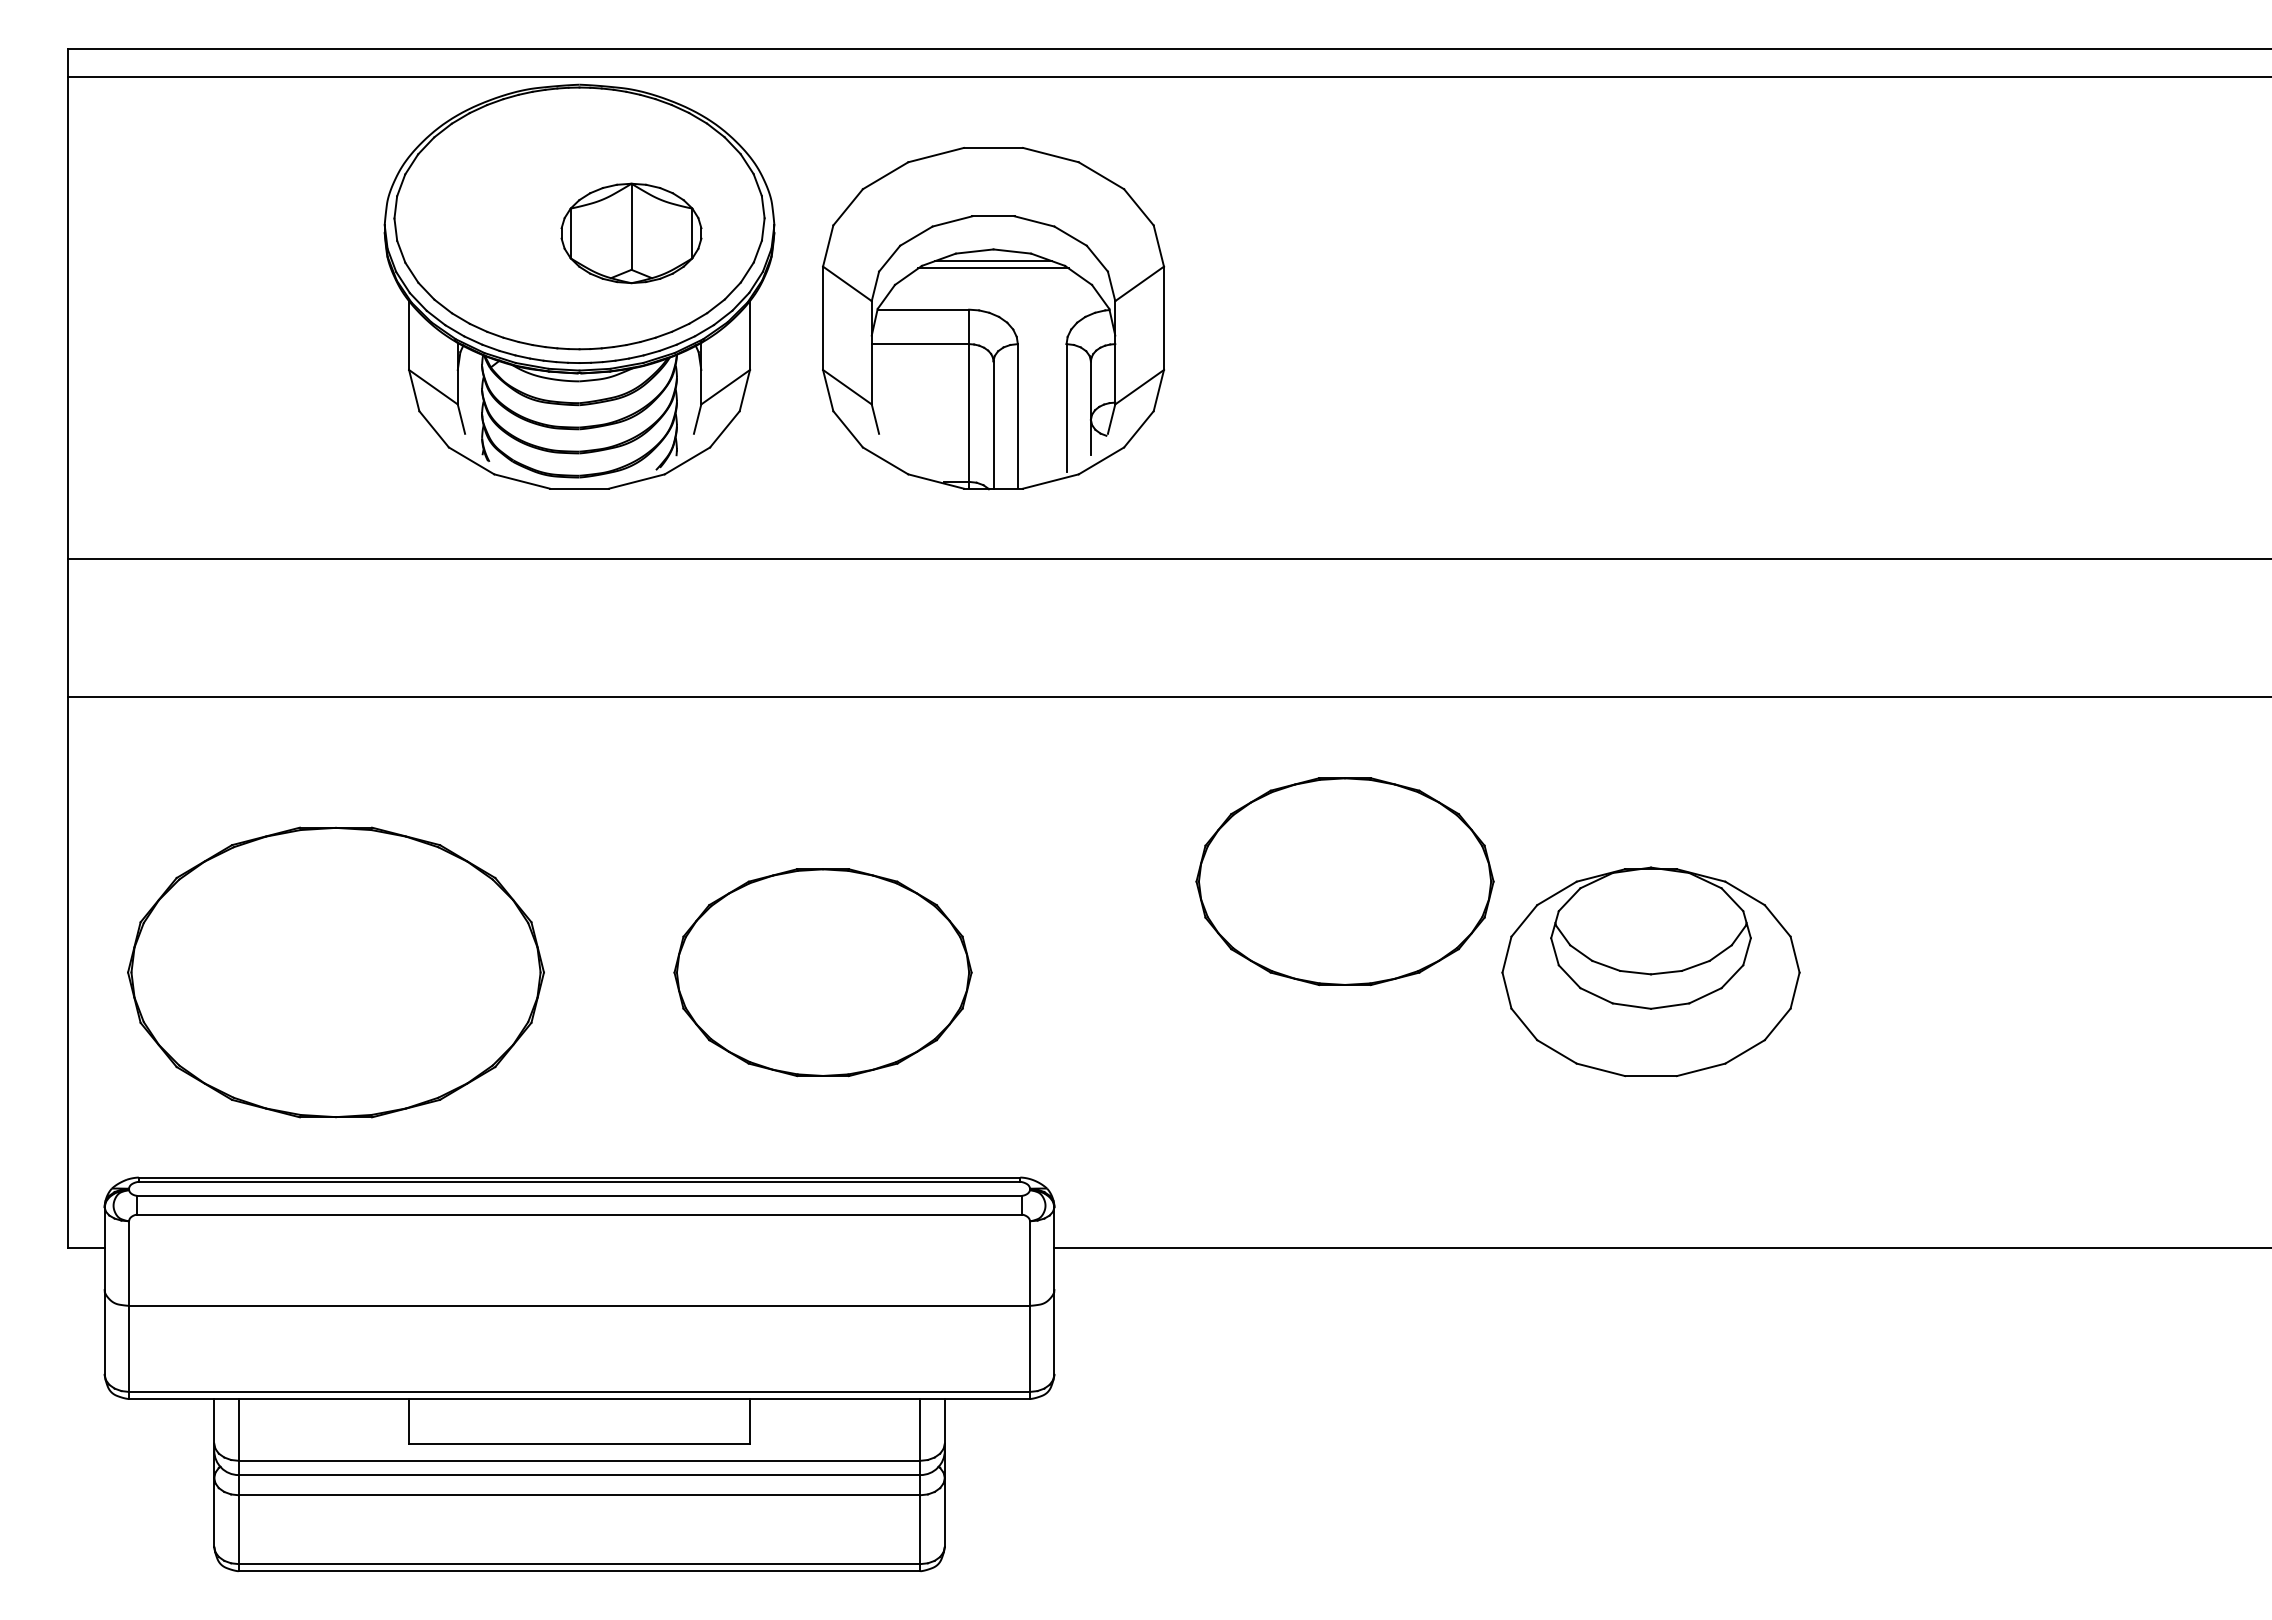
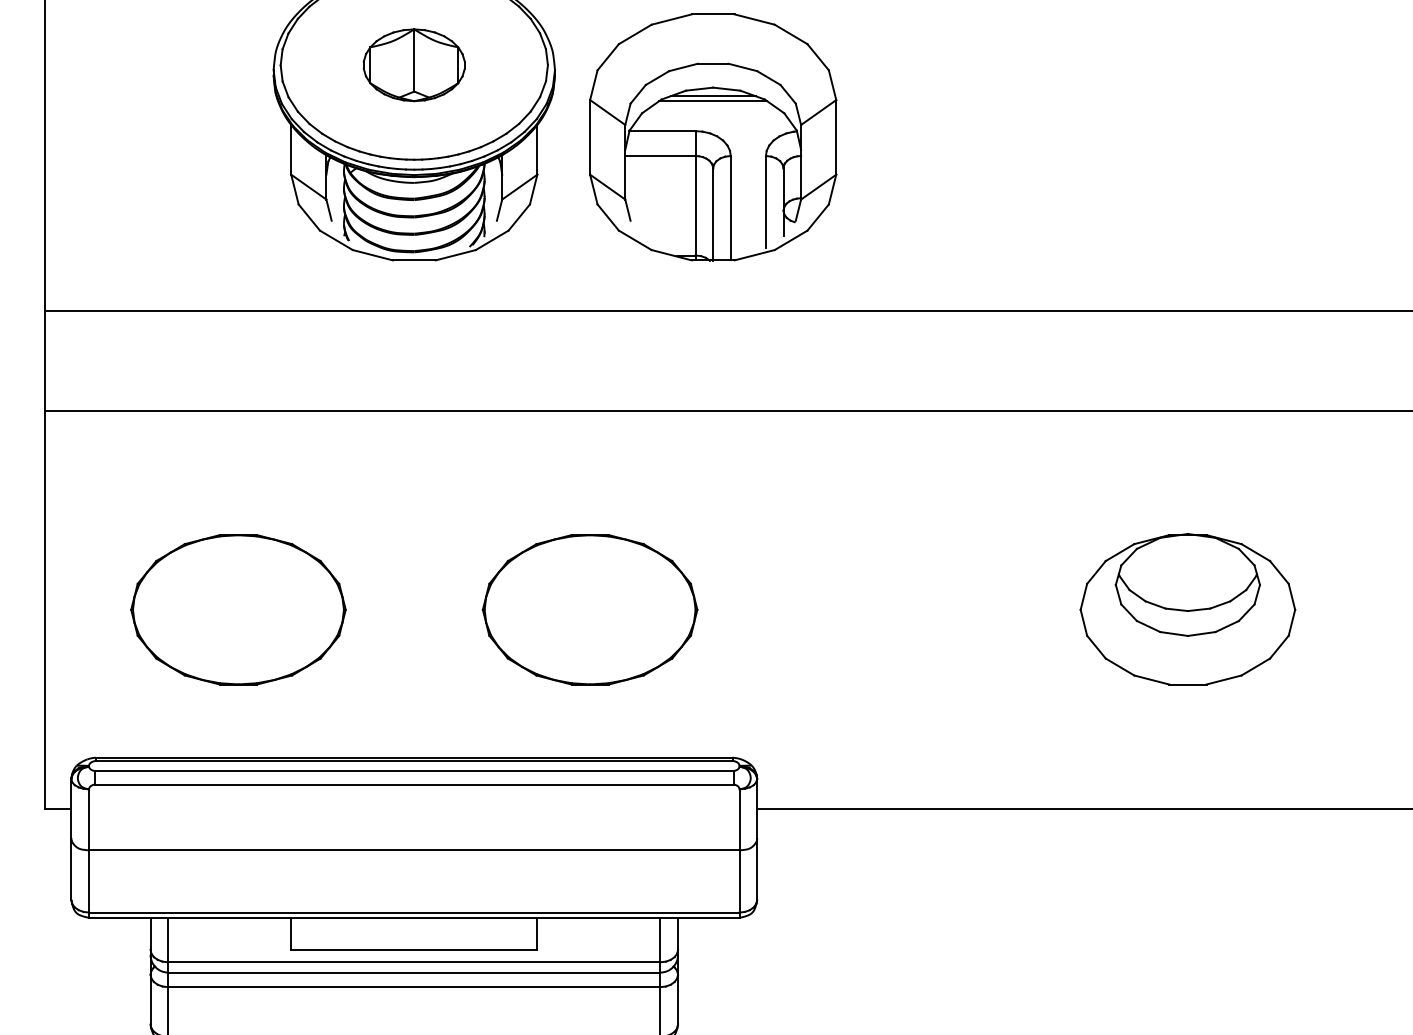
part: (631, 233) -> (414, 65), moved
part: (1344, 881) -> (966, 544), removed
part: (335, 972) -> (238, 609), size x0.71

